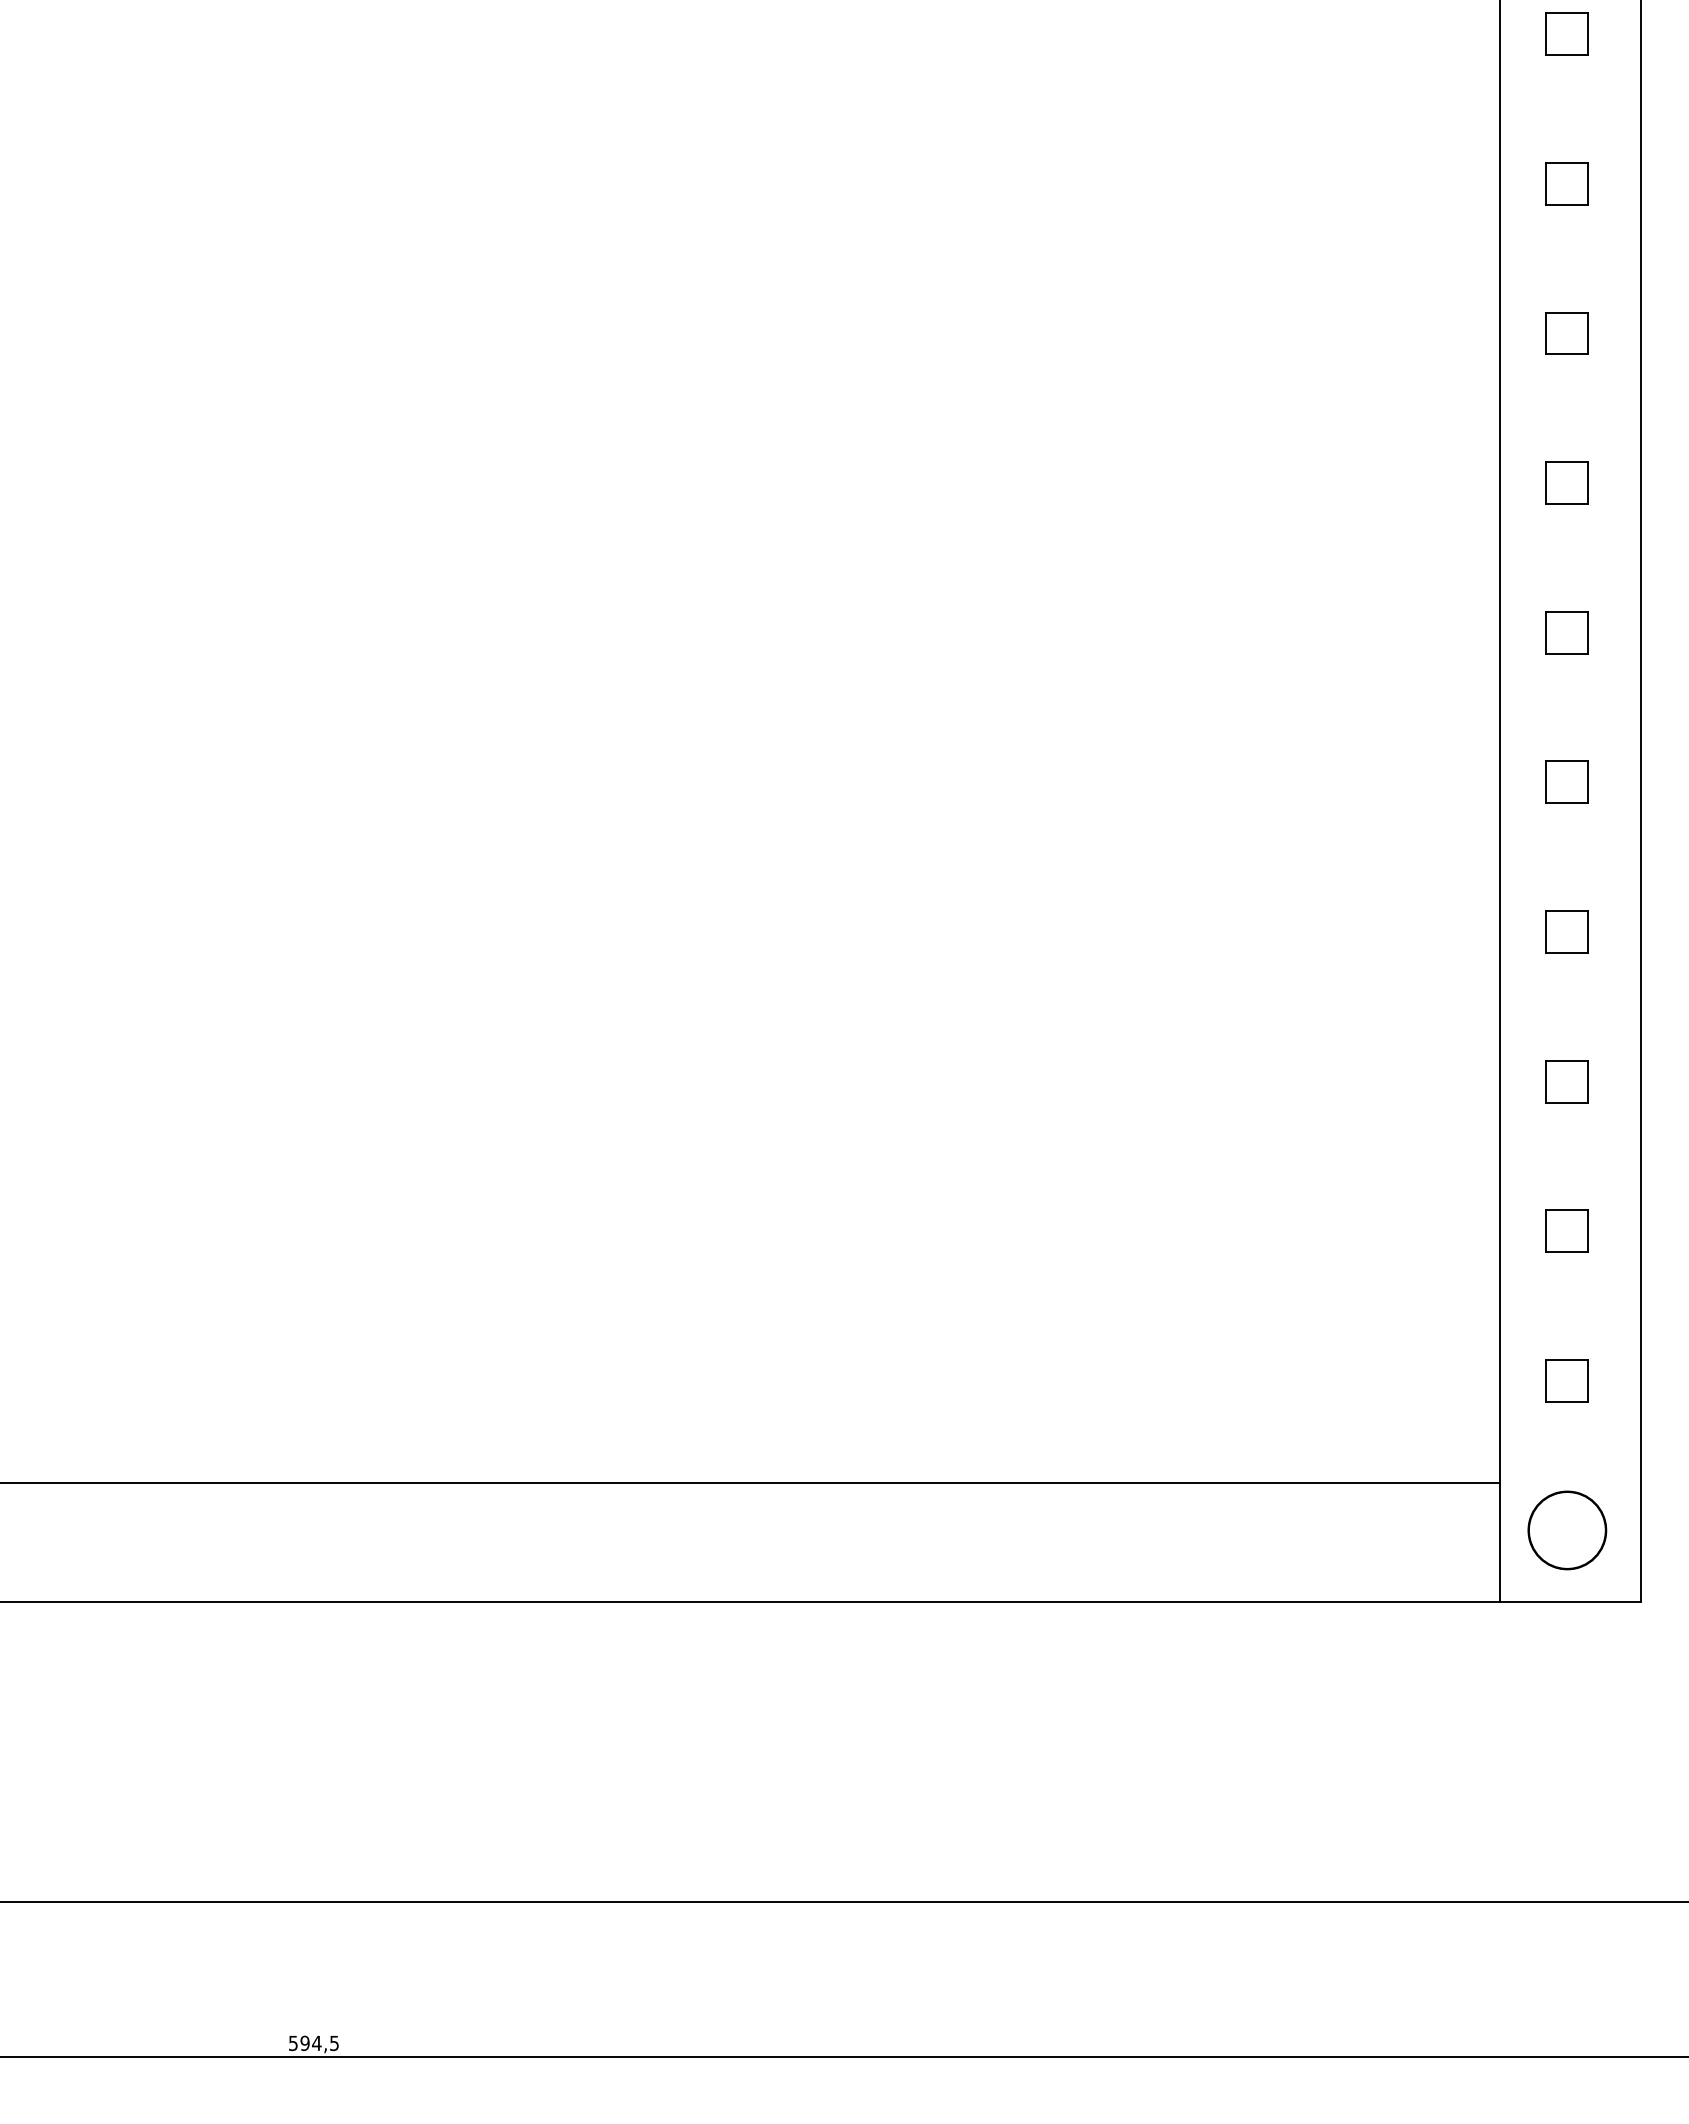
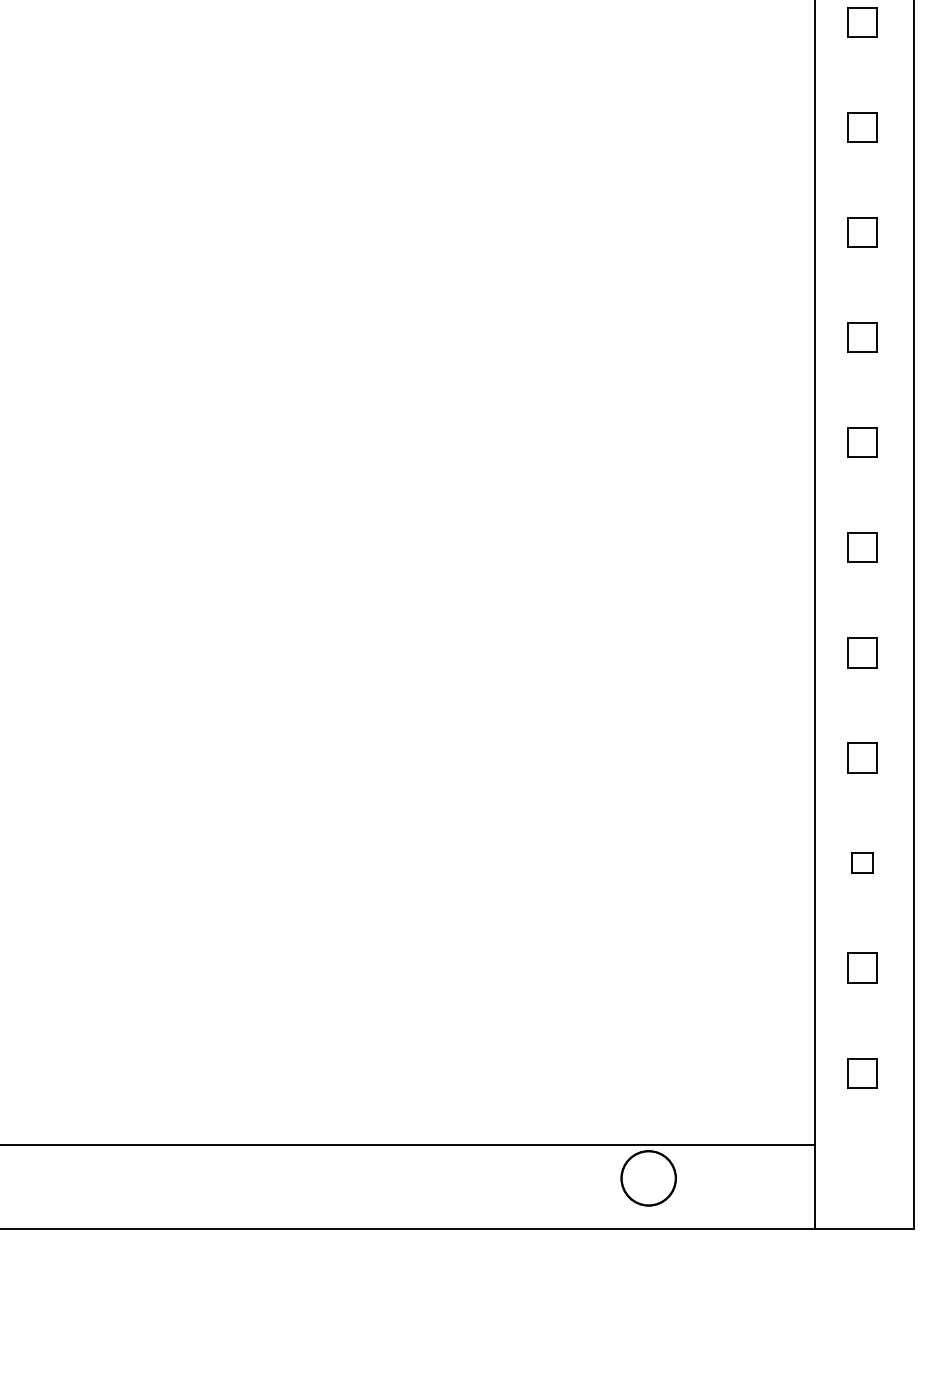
part: (1566, 1081) -> (861, 862), size x0.7
part: (1567, 1530) -> (648, 1178), moved

